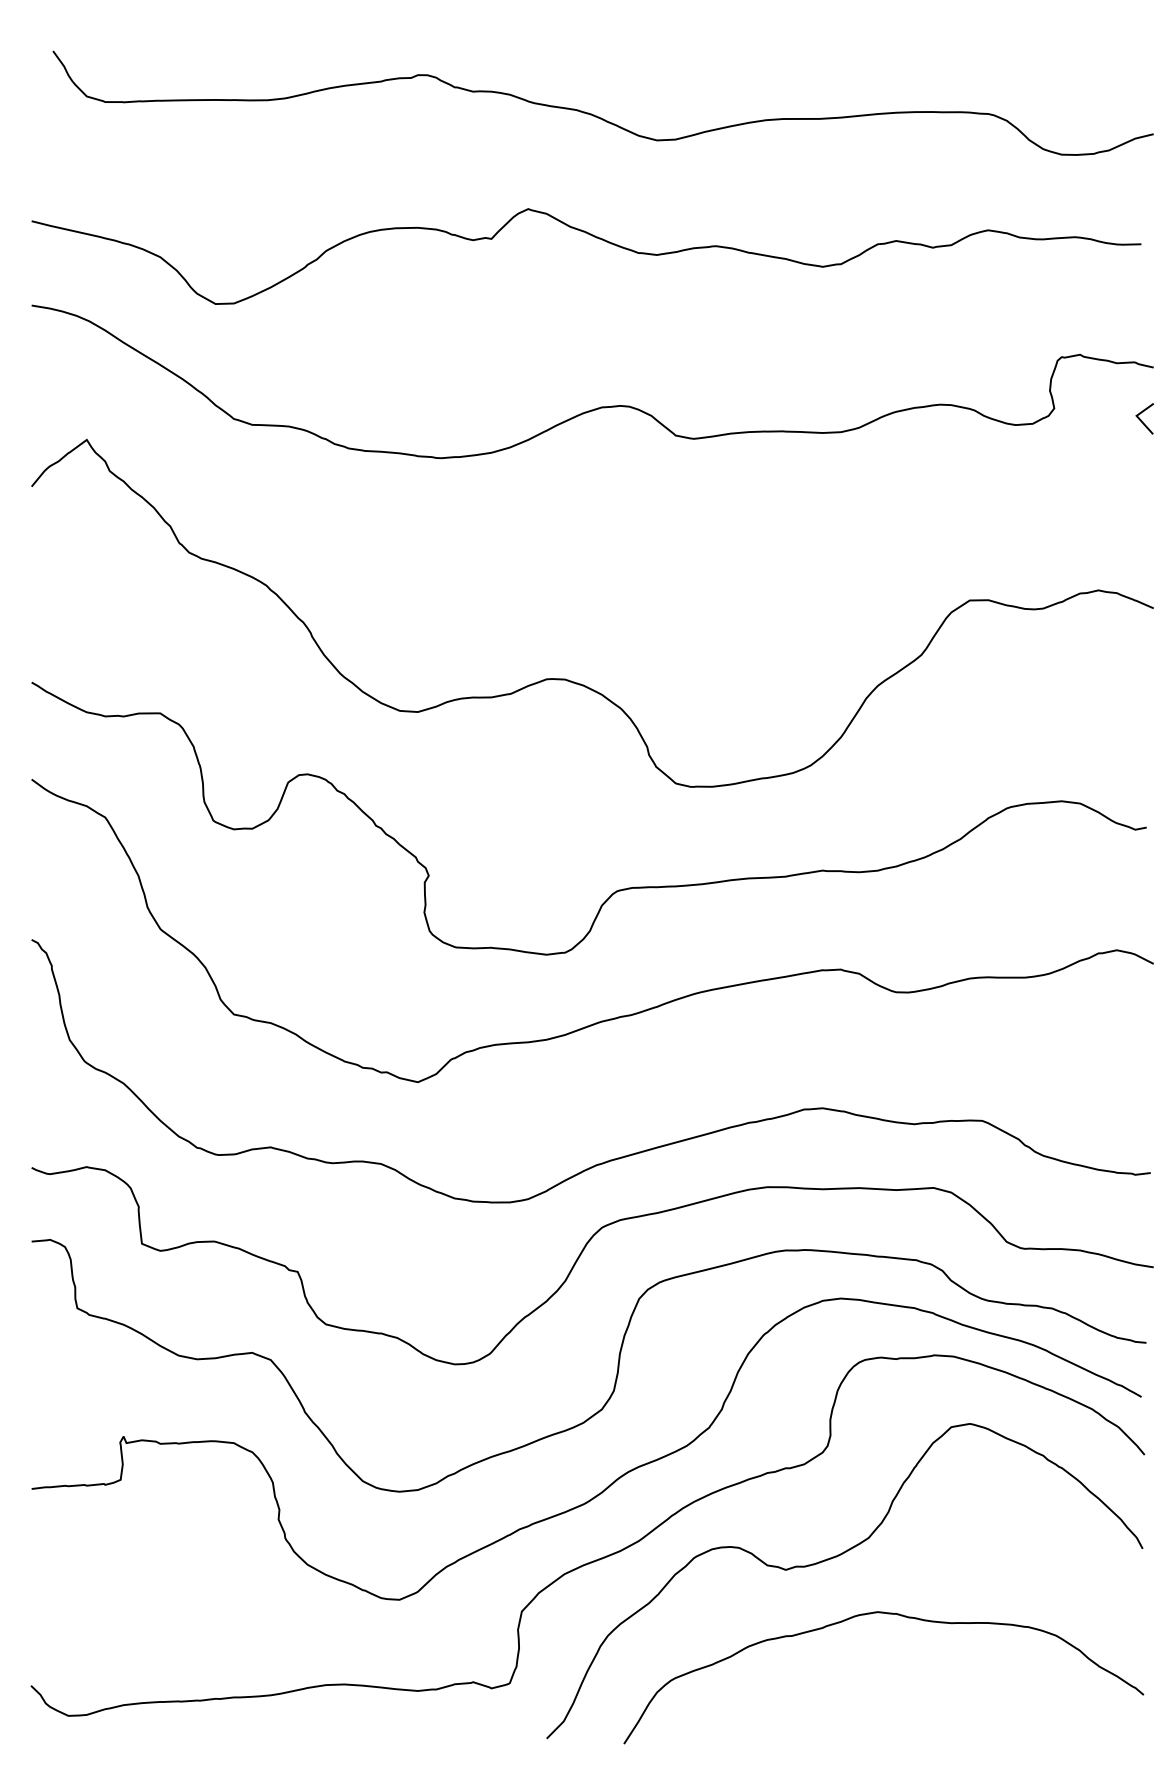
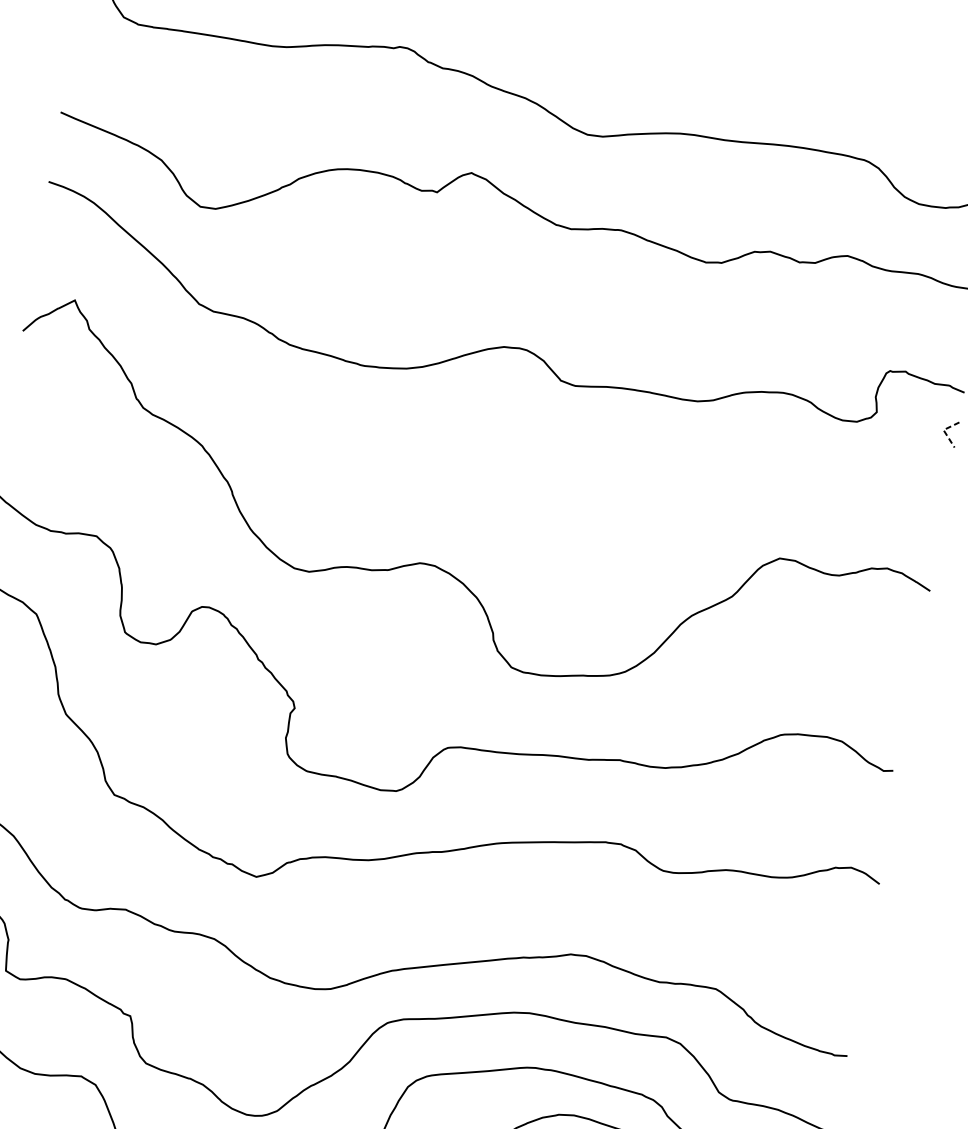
line: (1137, 416) -> (944, 430), solid -> dashed

